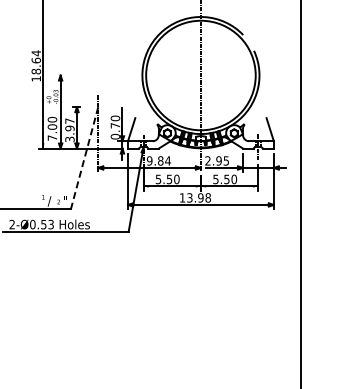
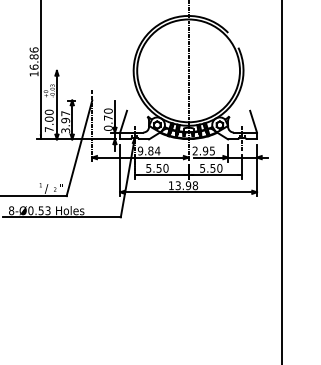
text: (36, 62) -> (34, 58), 18.64 -> 16.86
line: (84, 158) -> (79, 148), dashed -> solid
text: (12, 224) -> (11, 210), 2-Ø0.53 -> 8-Ø0.53

